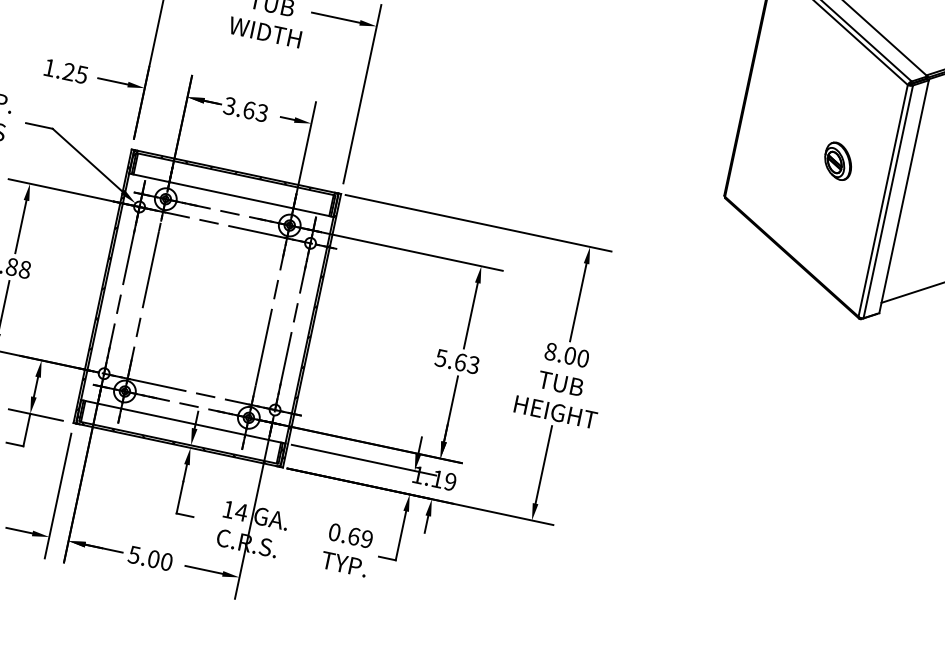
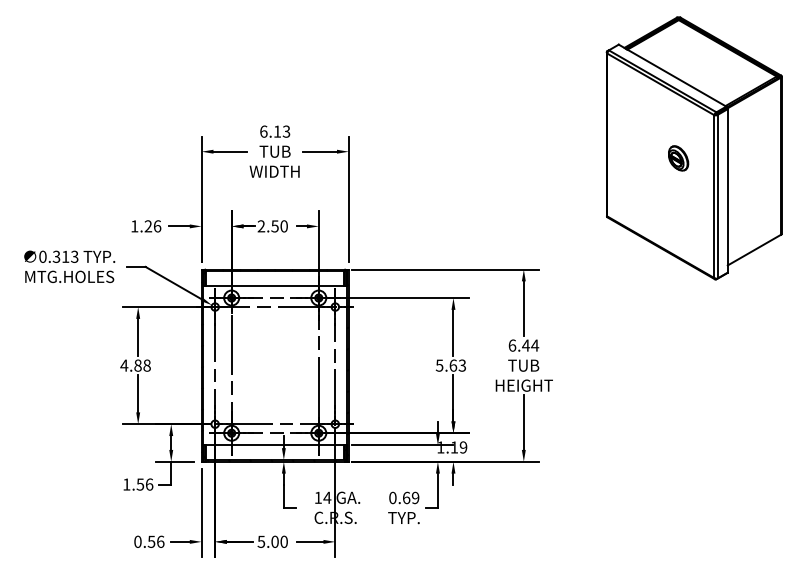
text: (81, 74) -> (157, 226), 1.25 -> 1.26
text: (245, 109) -> (272, 226), 3.63 -> 2.50
part: (838, 161) -> (678, 158), moved
text: (566, 354) -> (523, 345), 8.00 -> 6.44

